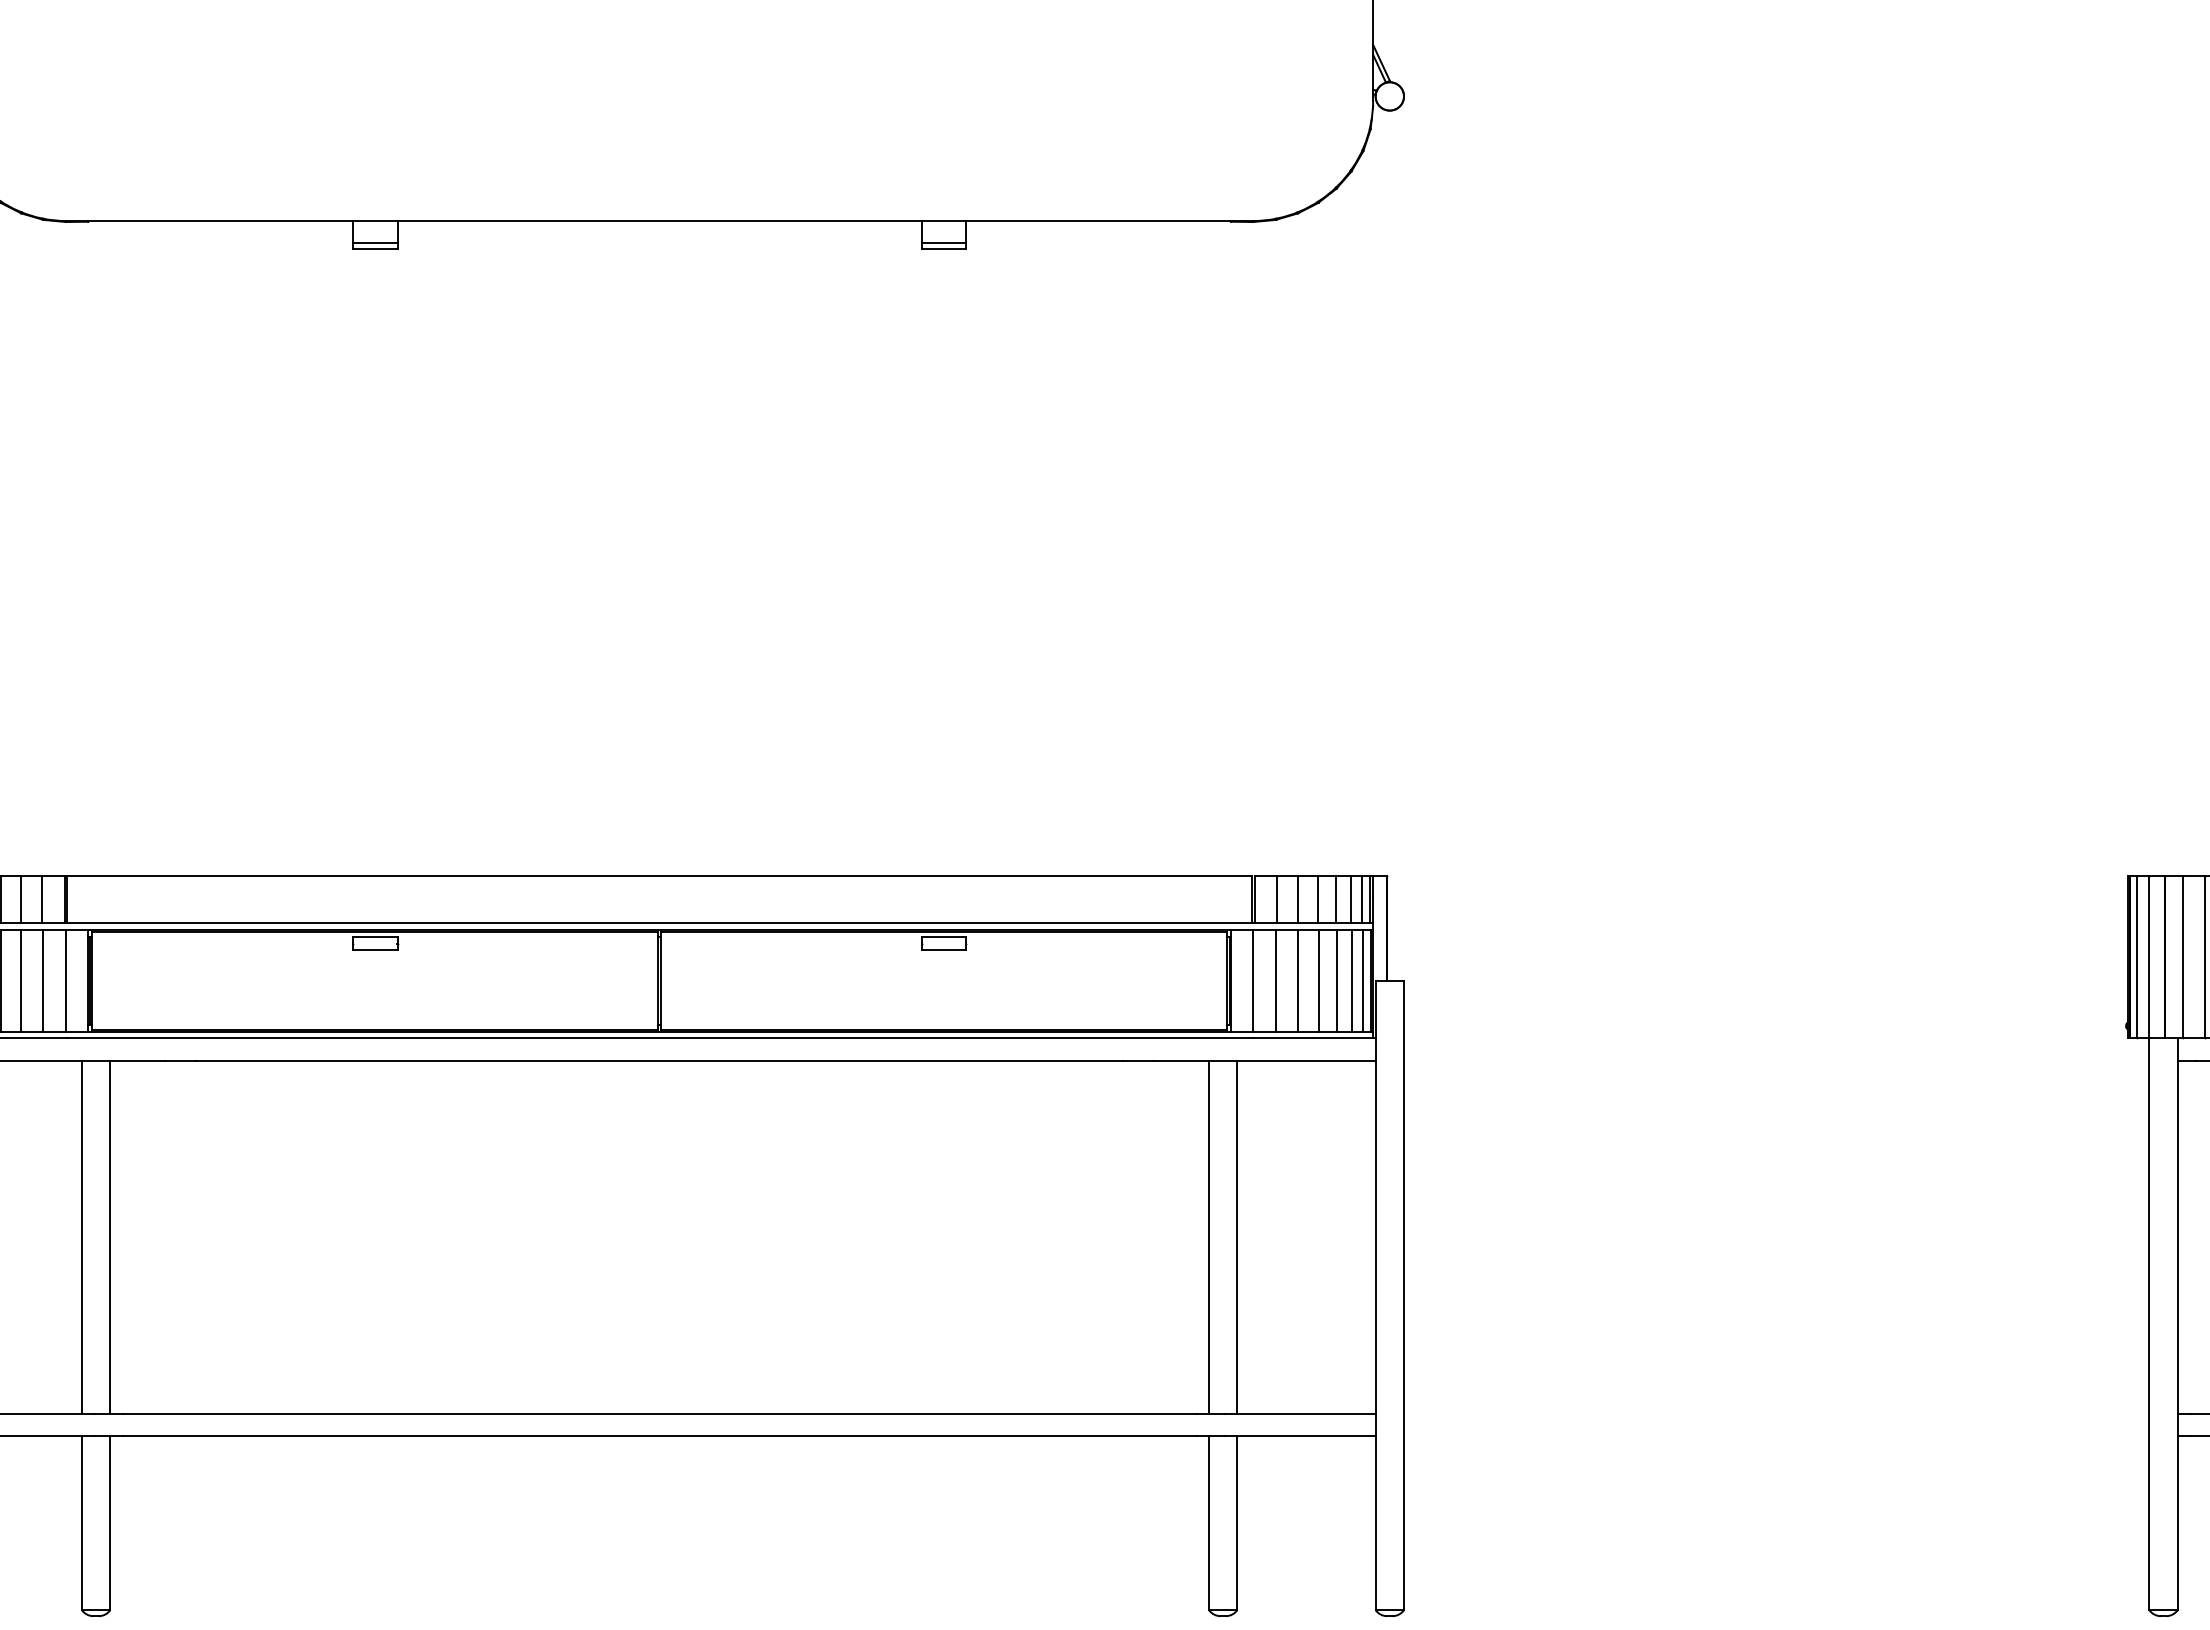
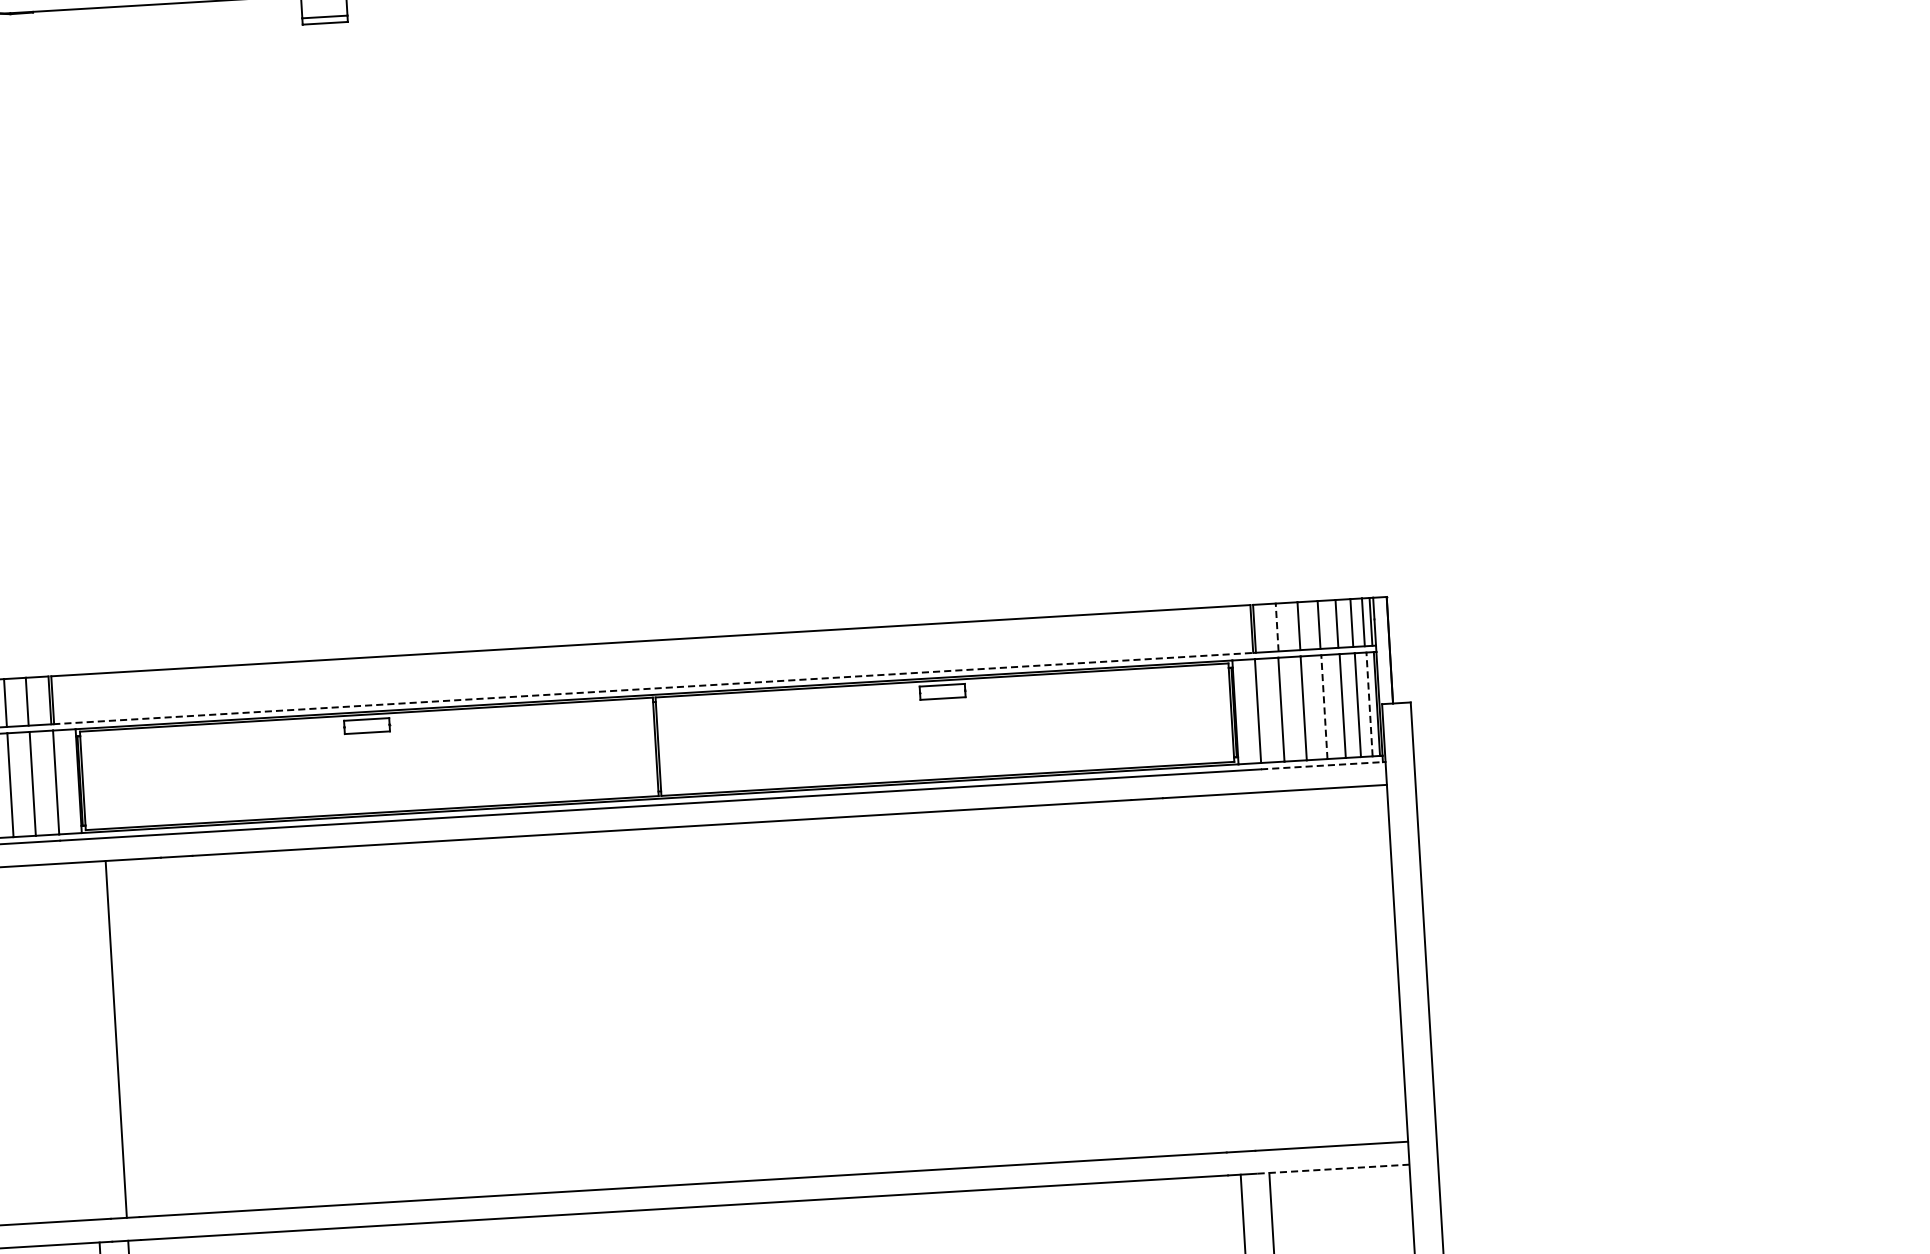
line: (1276, 899) -> (1276, 627), solid -> dashed
line: (660, 923) -> (654, 688), solid -> dashed
line: (1318, 980) -> (1324, 706), solid -> dashed
line: (1363, 980) -> (1369, 704), solid -> dashed
line: (1313, 1038) -> (1322, 765), solid -> dashed
line: (81, 1237) -> (87, 1041), removed
line: (1209, 1237) -> (1229, 973), removed
line: (1237, 1237) -> (1257, 971), removed
line: (1299, 1436) -> (1332, 1169), solid -> dashed

